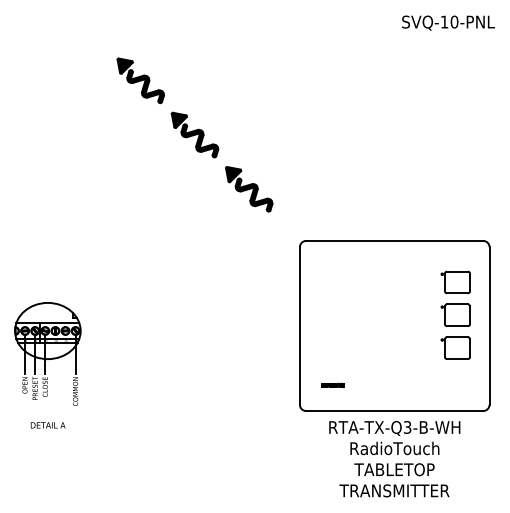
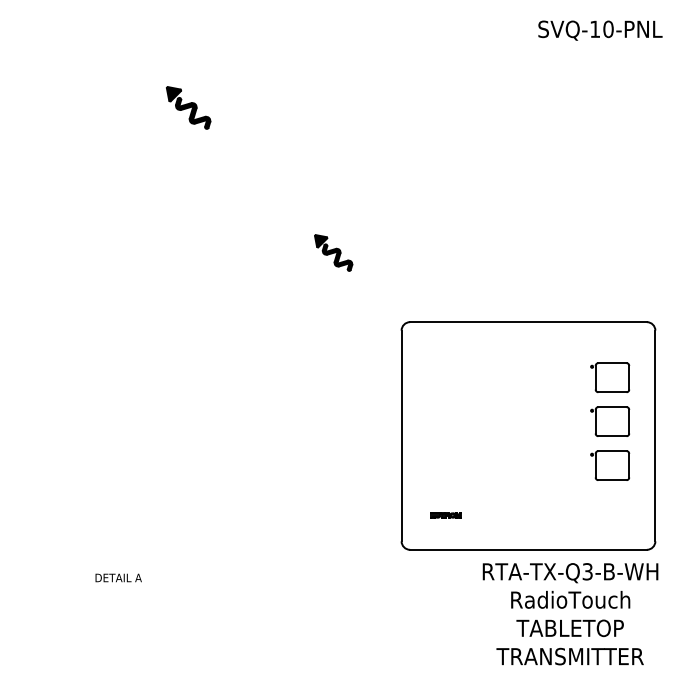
part: (140, 80) -> (188, 107), size x0.7
part: (195, 135) -> (261, 180), removed
part: (249, 188) -> (333, 252), size x0.6
part: (47, 354) -> (64, 473), removed
text: (47, 425) -> (118, 577), moved
text: (394, 459) -> (570, 614), moved

